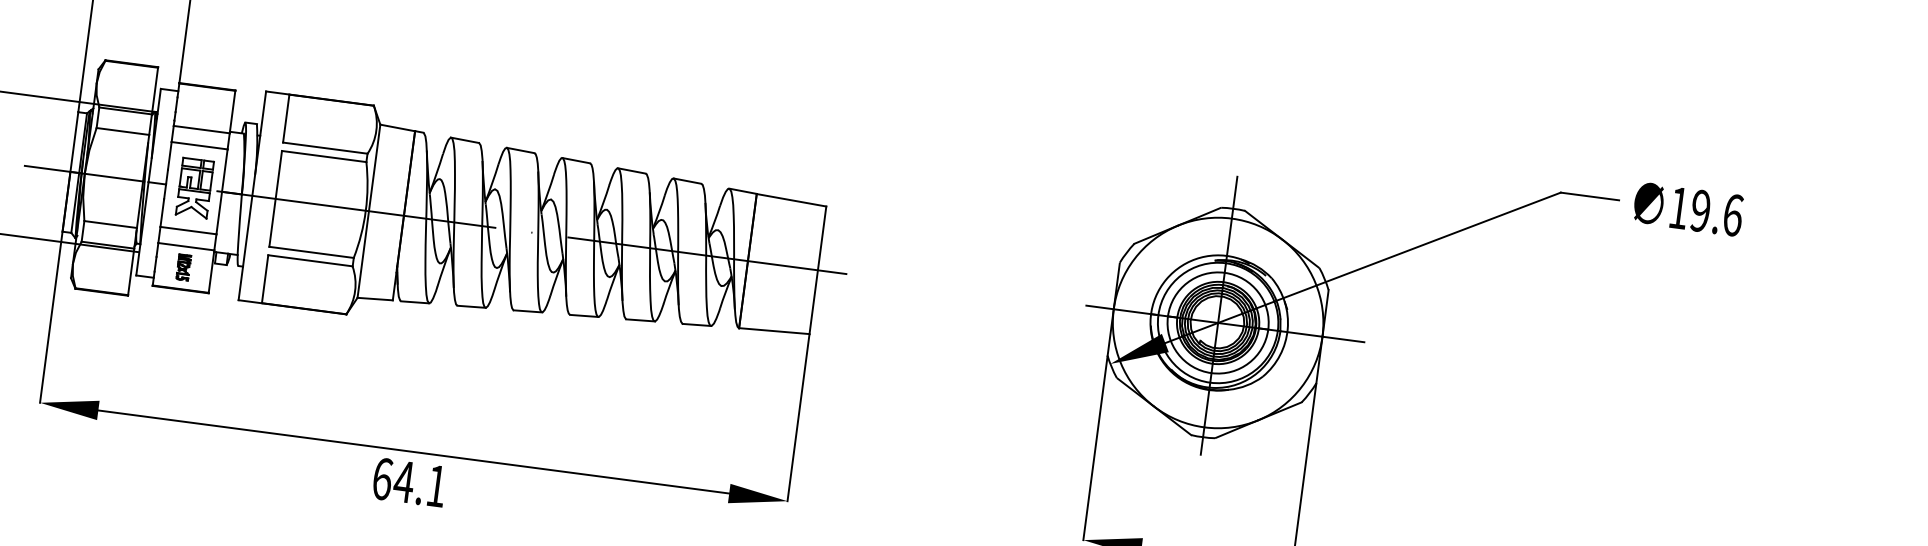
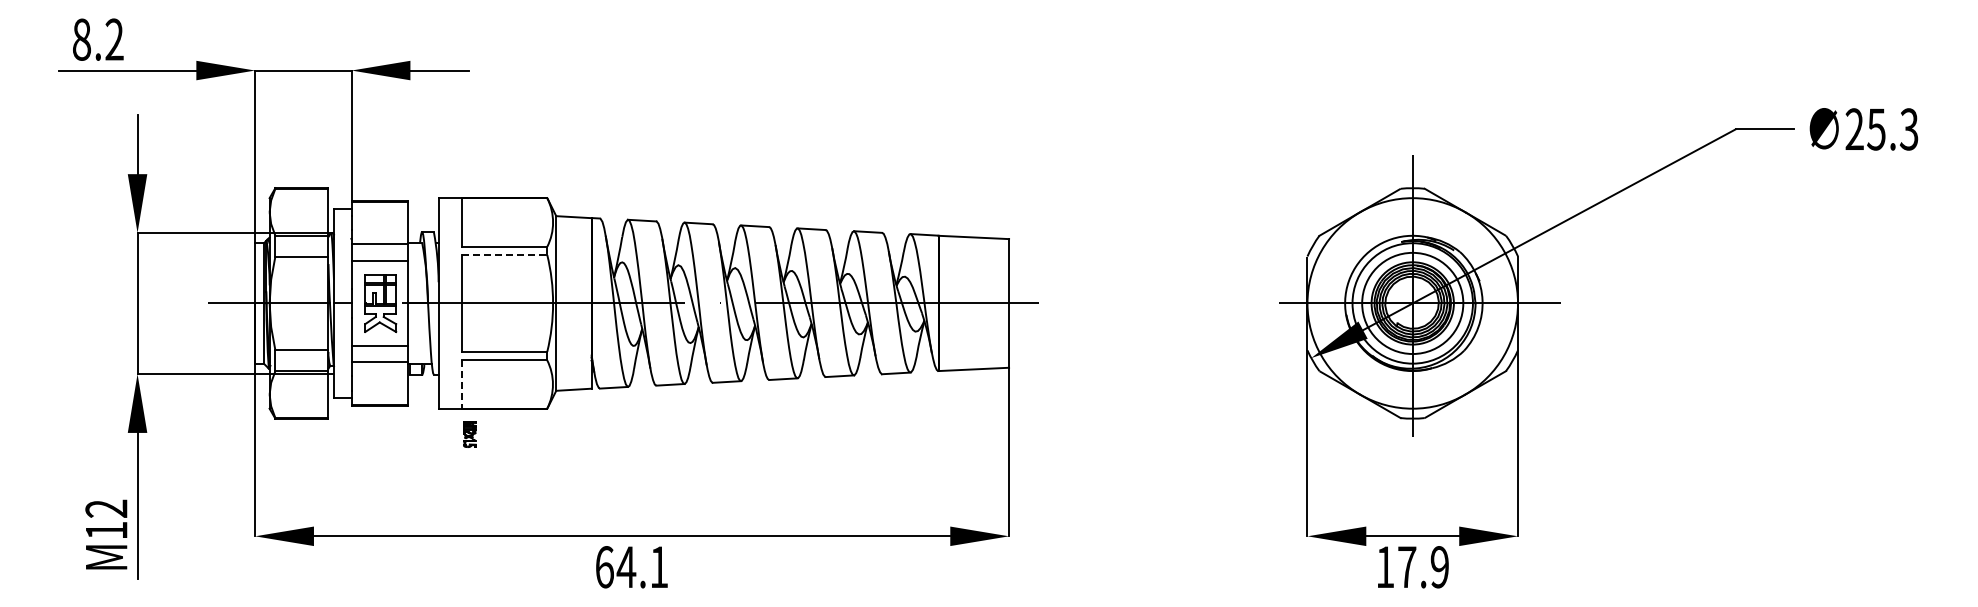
line: (323, 156) -> (504, 255), solid -> dashed
text: (1705, 211) -> (1881, 129), 19.6 -> 25.3
part: (183, 267) -> (469, 434), moved
line: (265, 279) -> (462, 384), solid -> dashed

